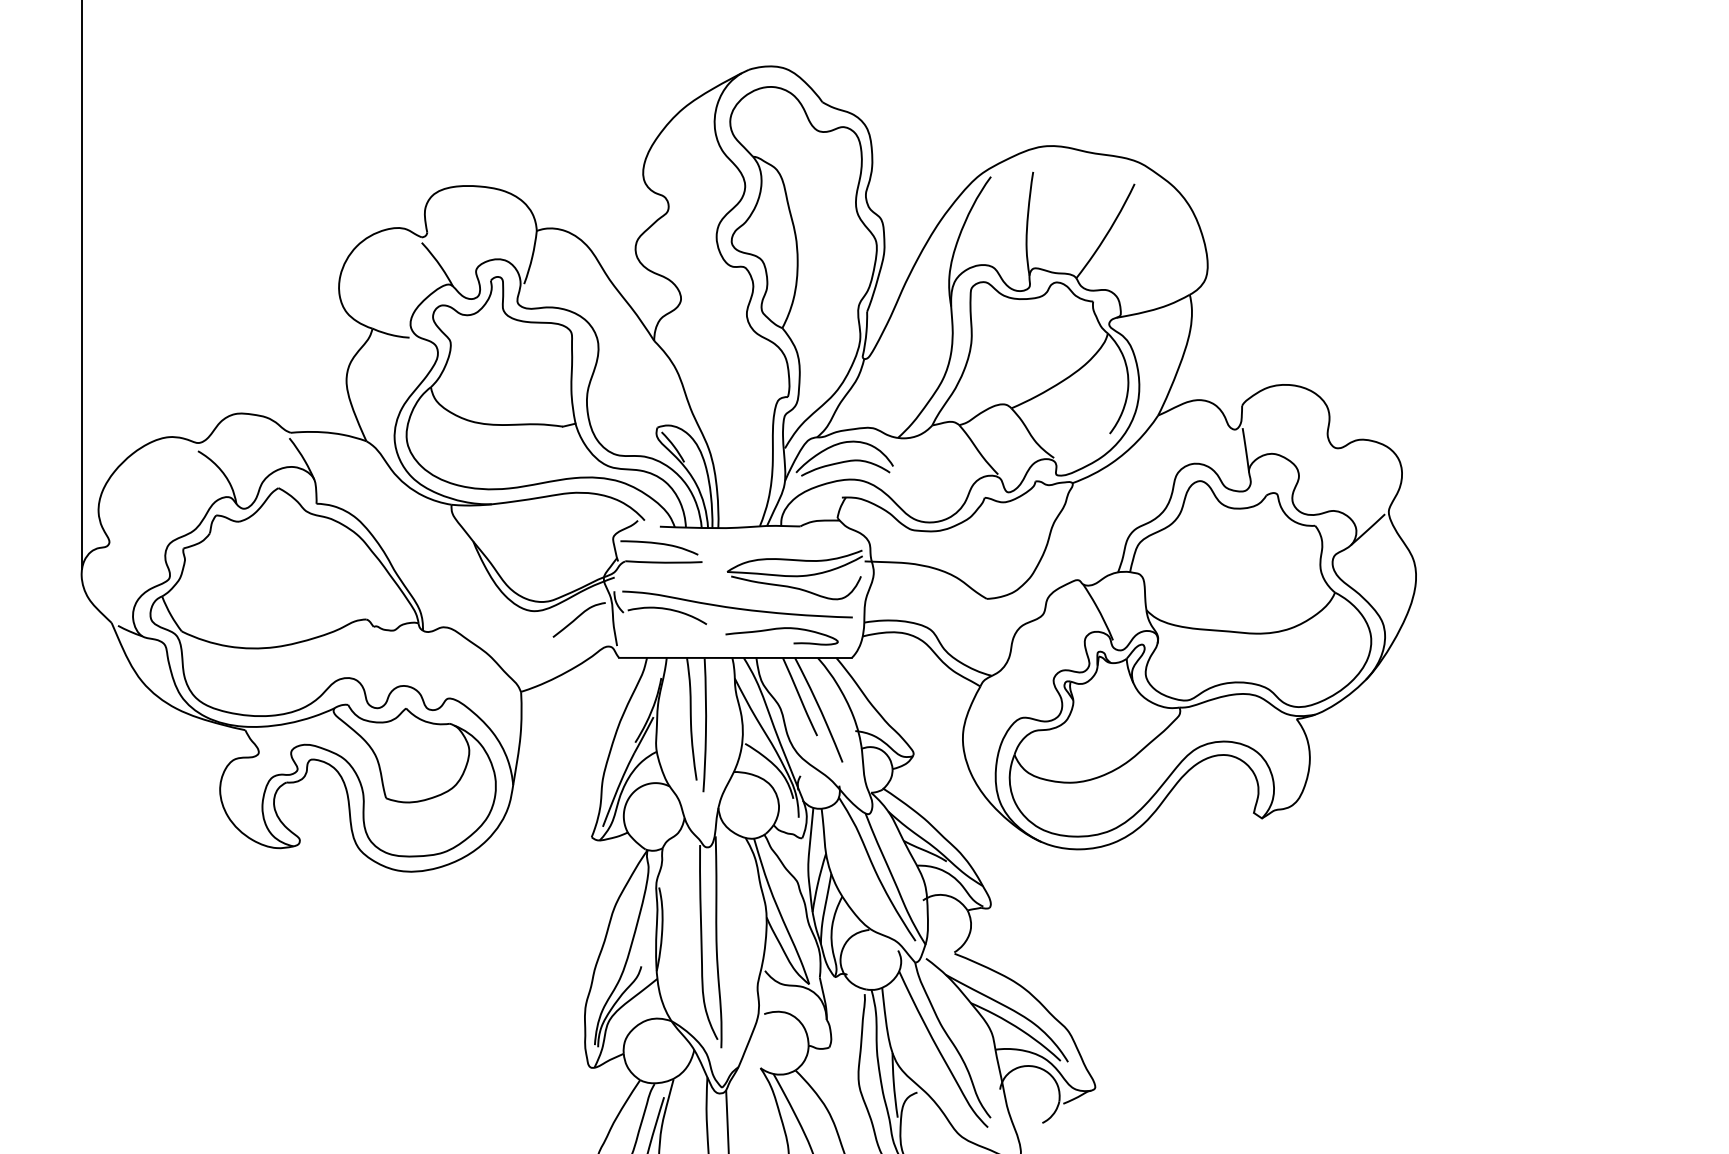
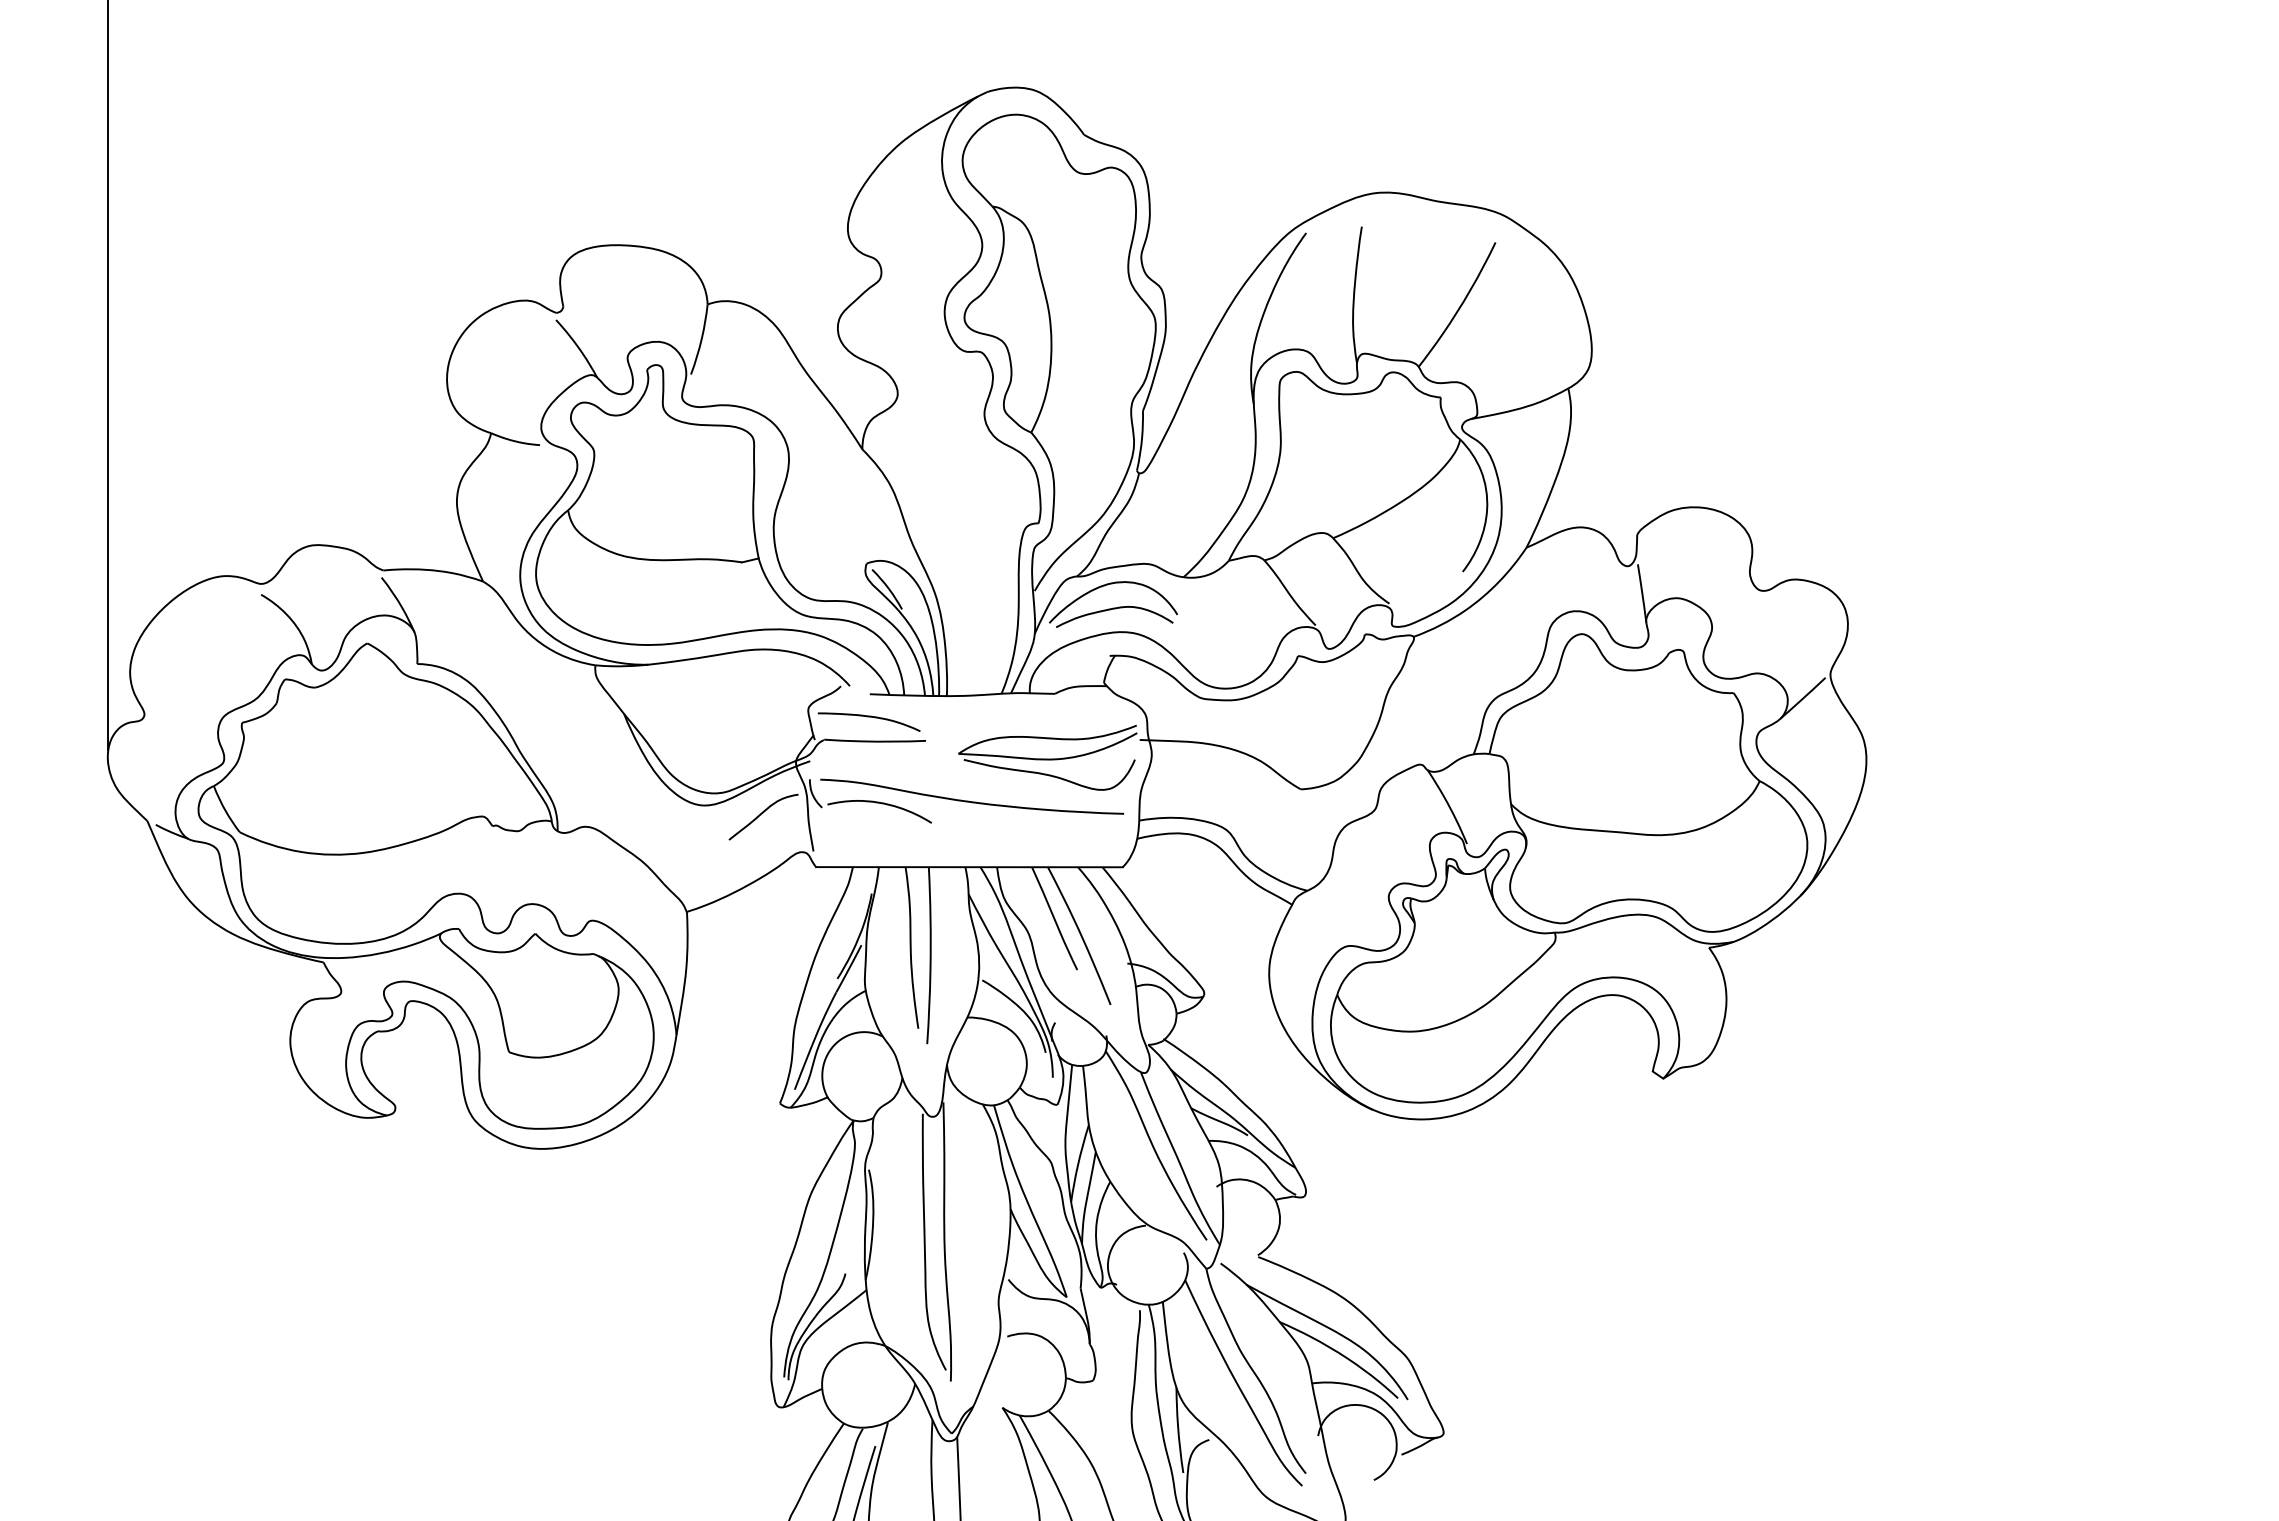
curve: (781, 629) -> (1029, 829), removed

